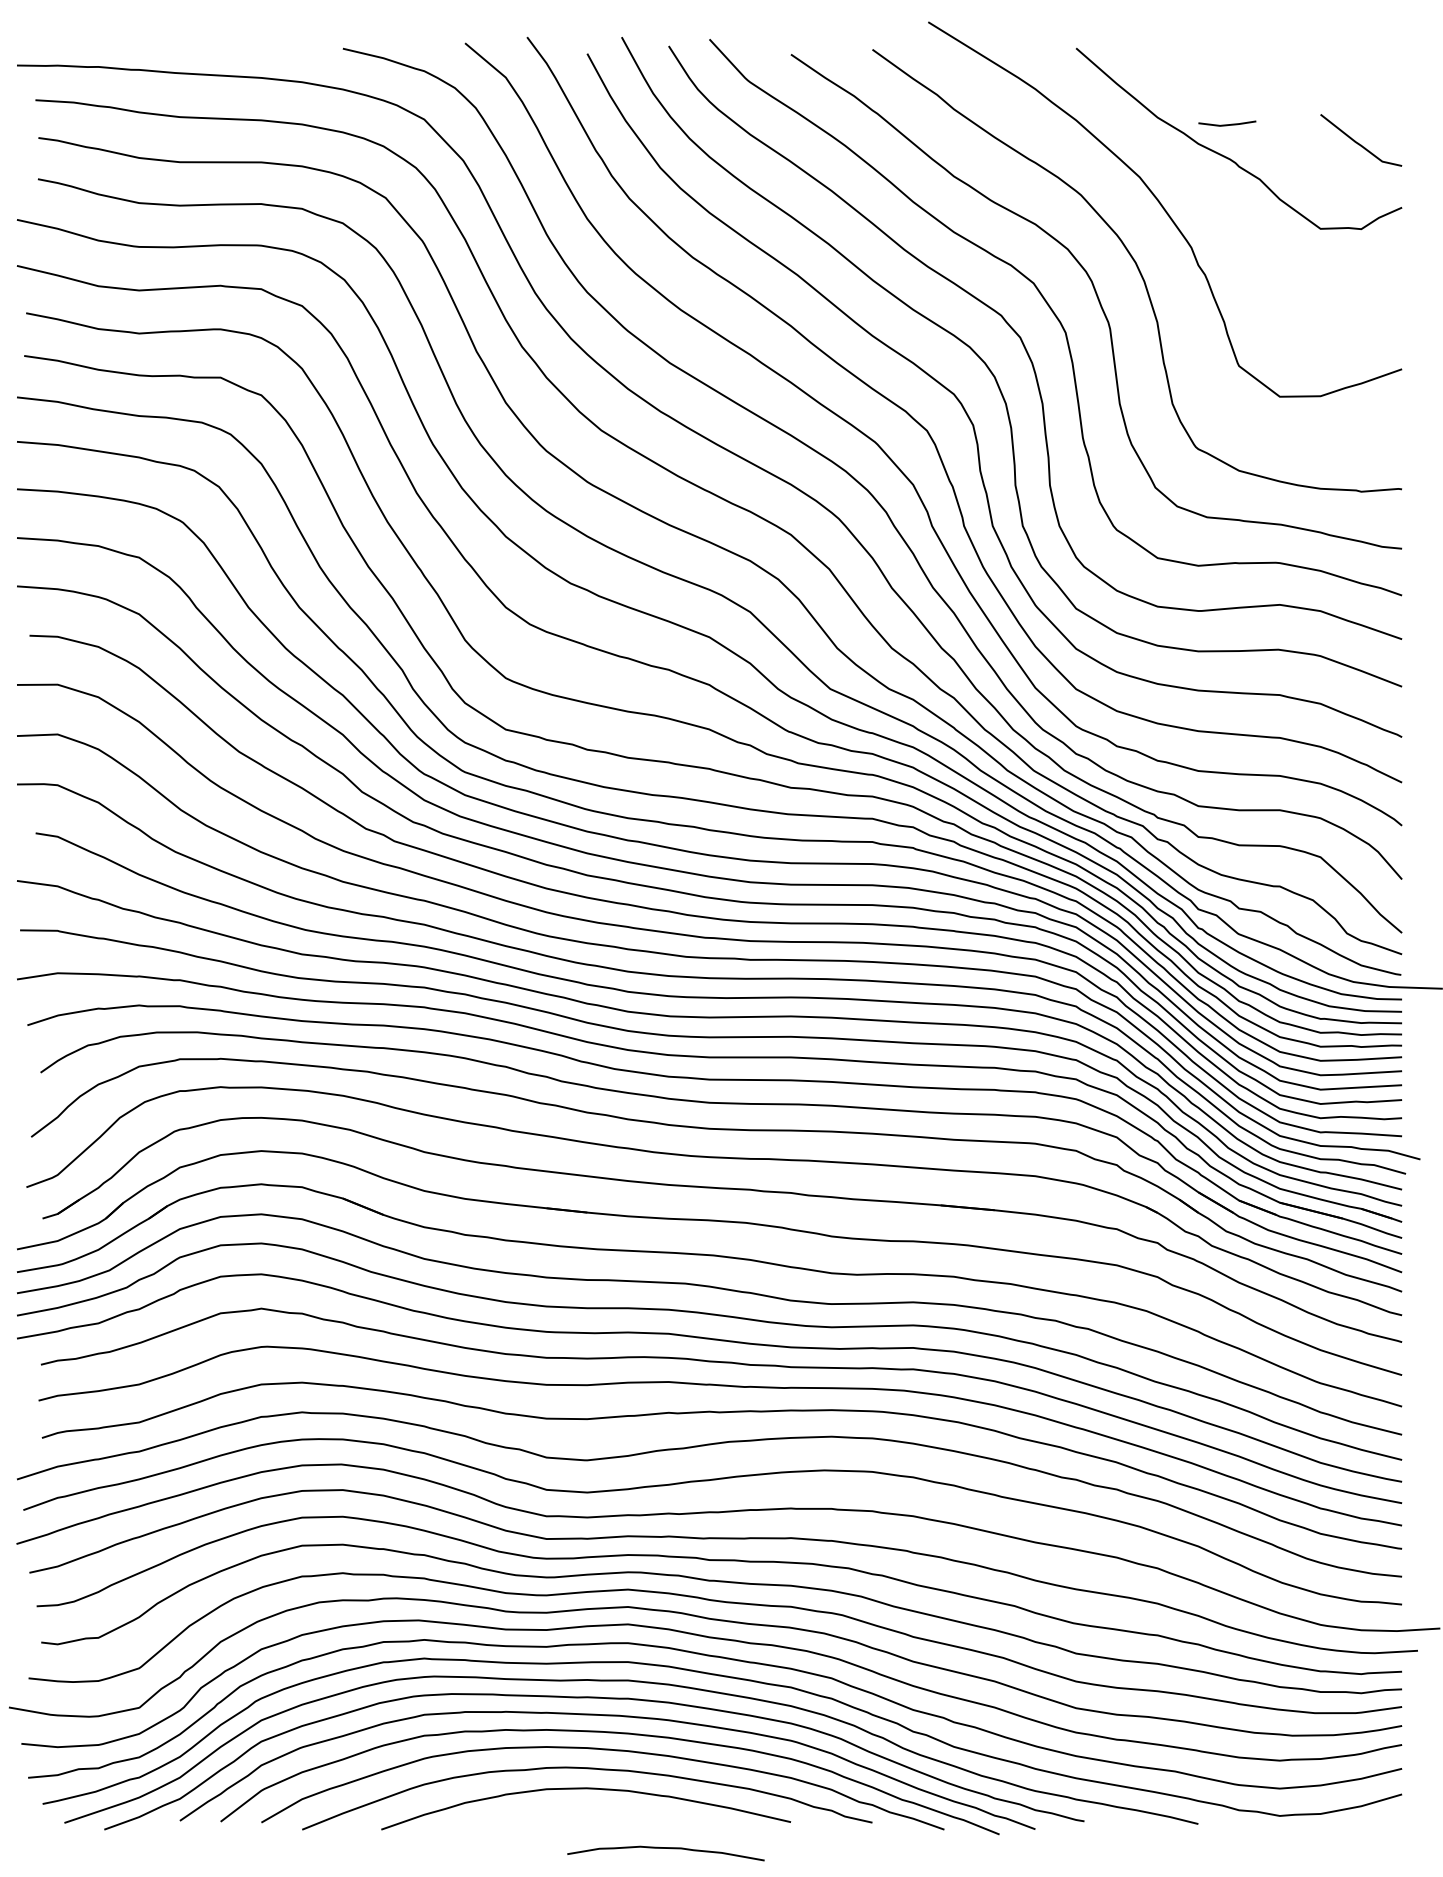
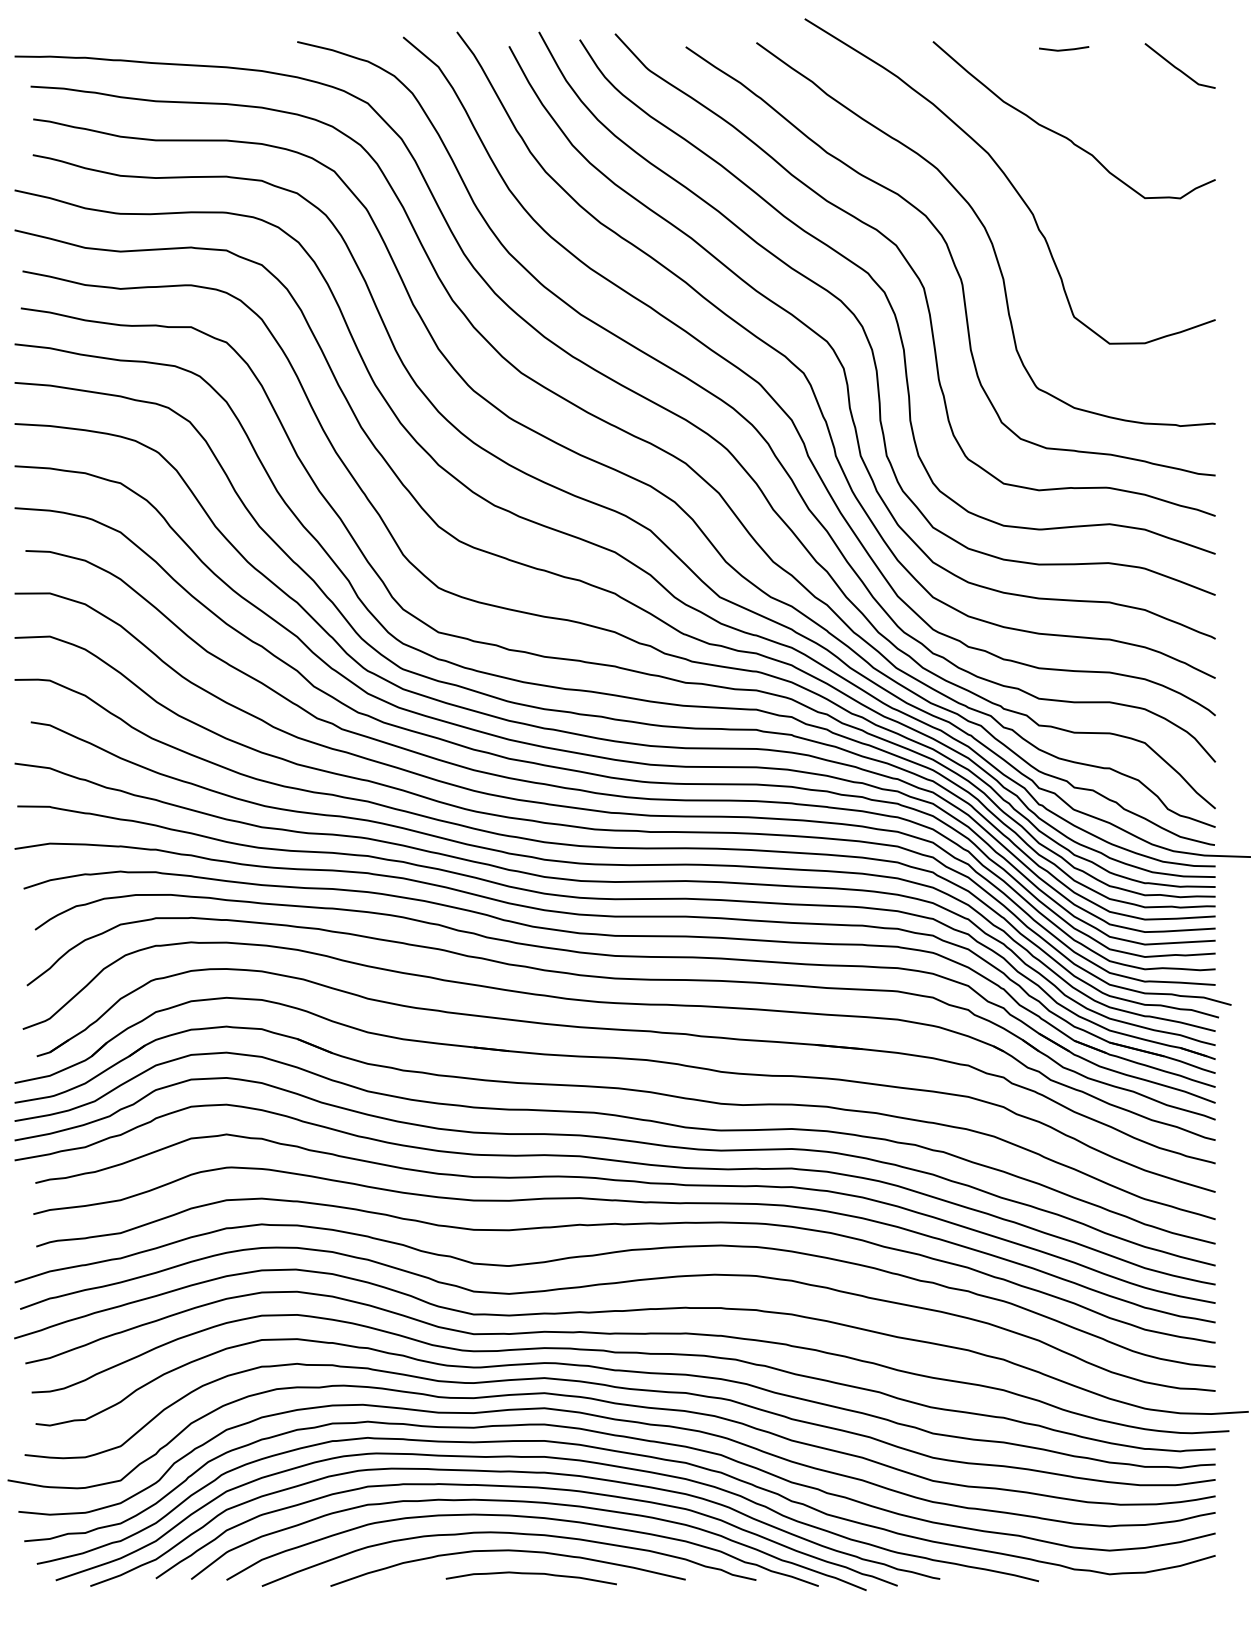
line: (1227, 124) -> (1064, 49), moved
line: (1358, 142) -> (1177, 67), moved
curve: (665, 1848) -> (530, 1573), moved

